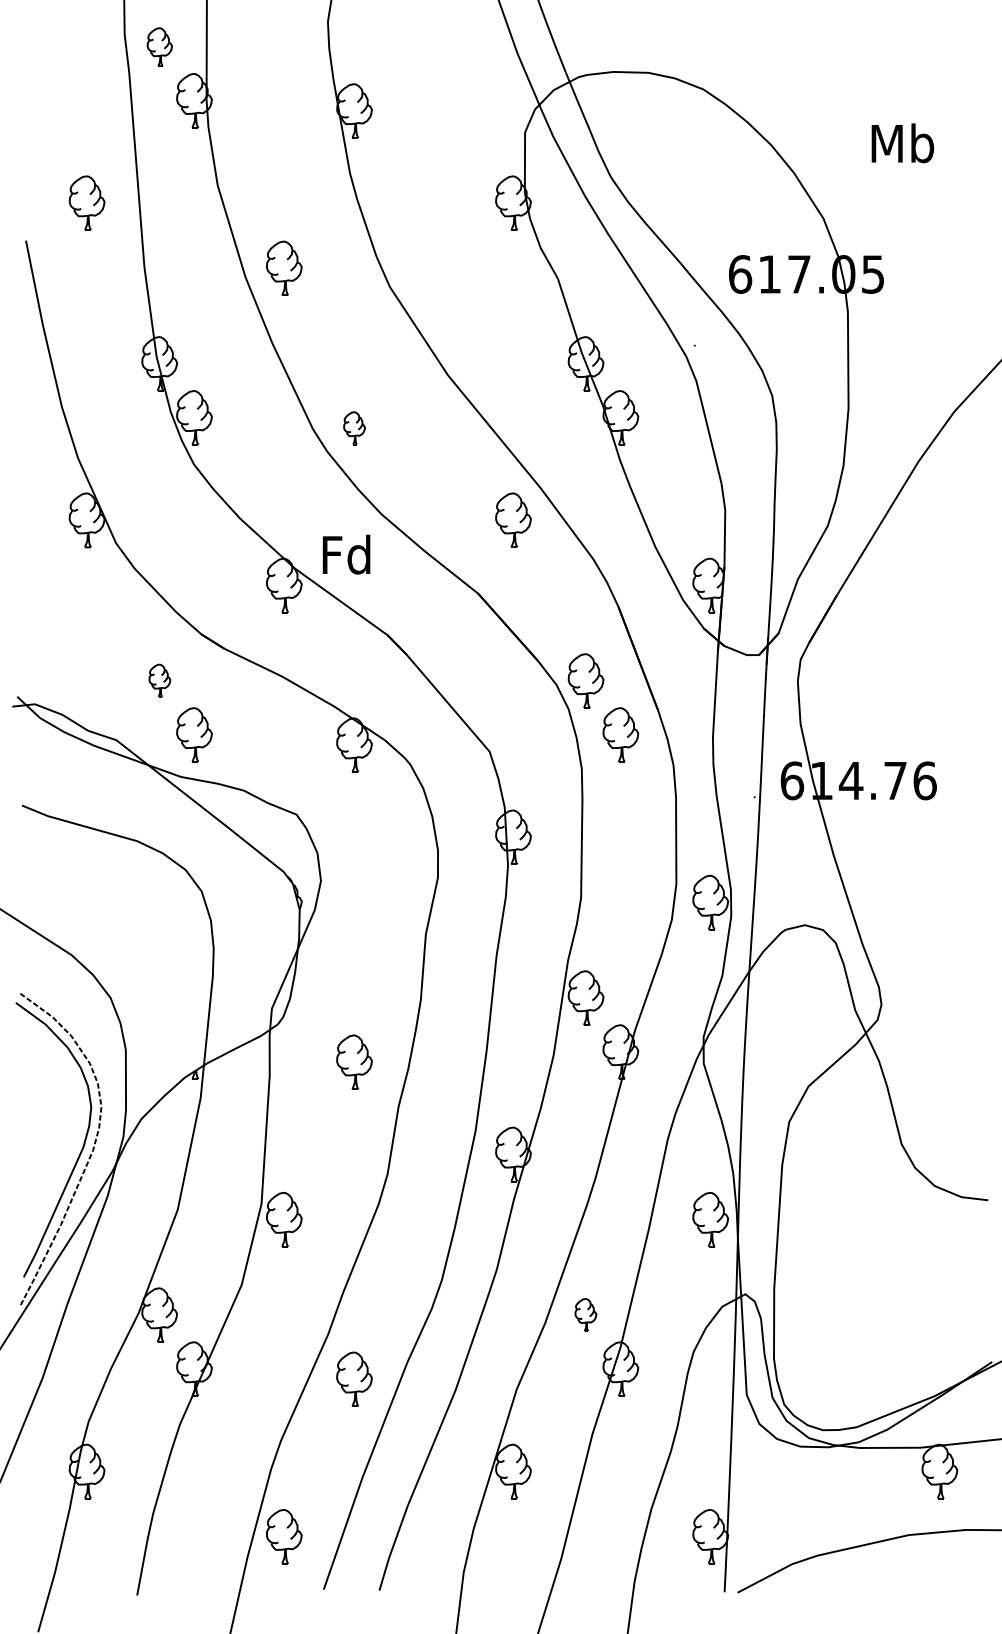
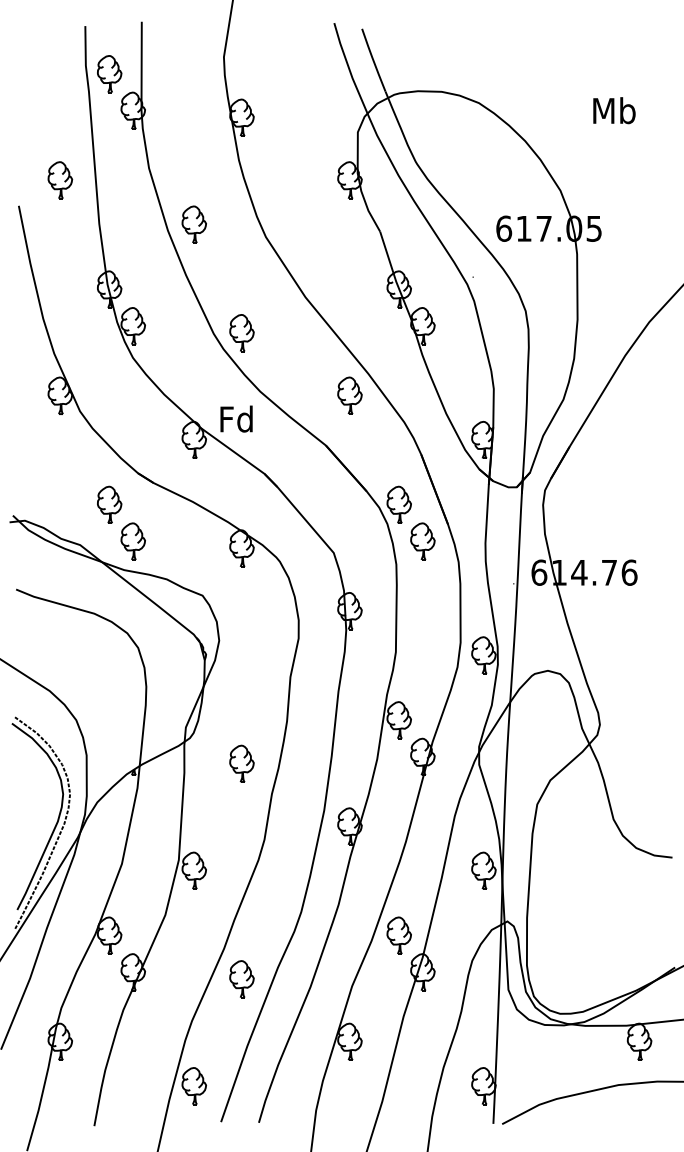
part: (159, 47) -> (109, 74), size x1.43
text: (902, 143) -> (614, 110), moved
part: (353, 428) -> (241, 333), size x1.67
part: (159, 680) -> (109, 504), size x1.67
part: (584, 1314) -> (398, 935), size x1.67

